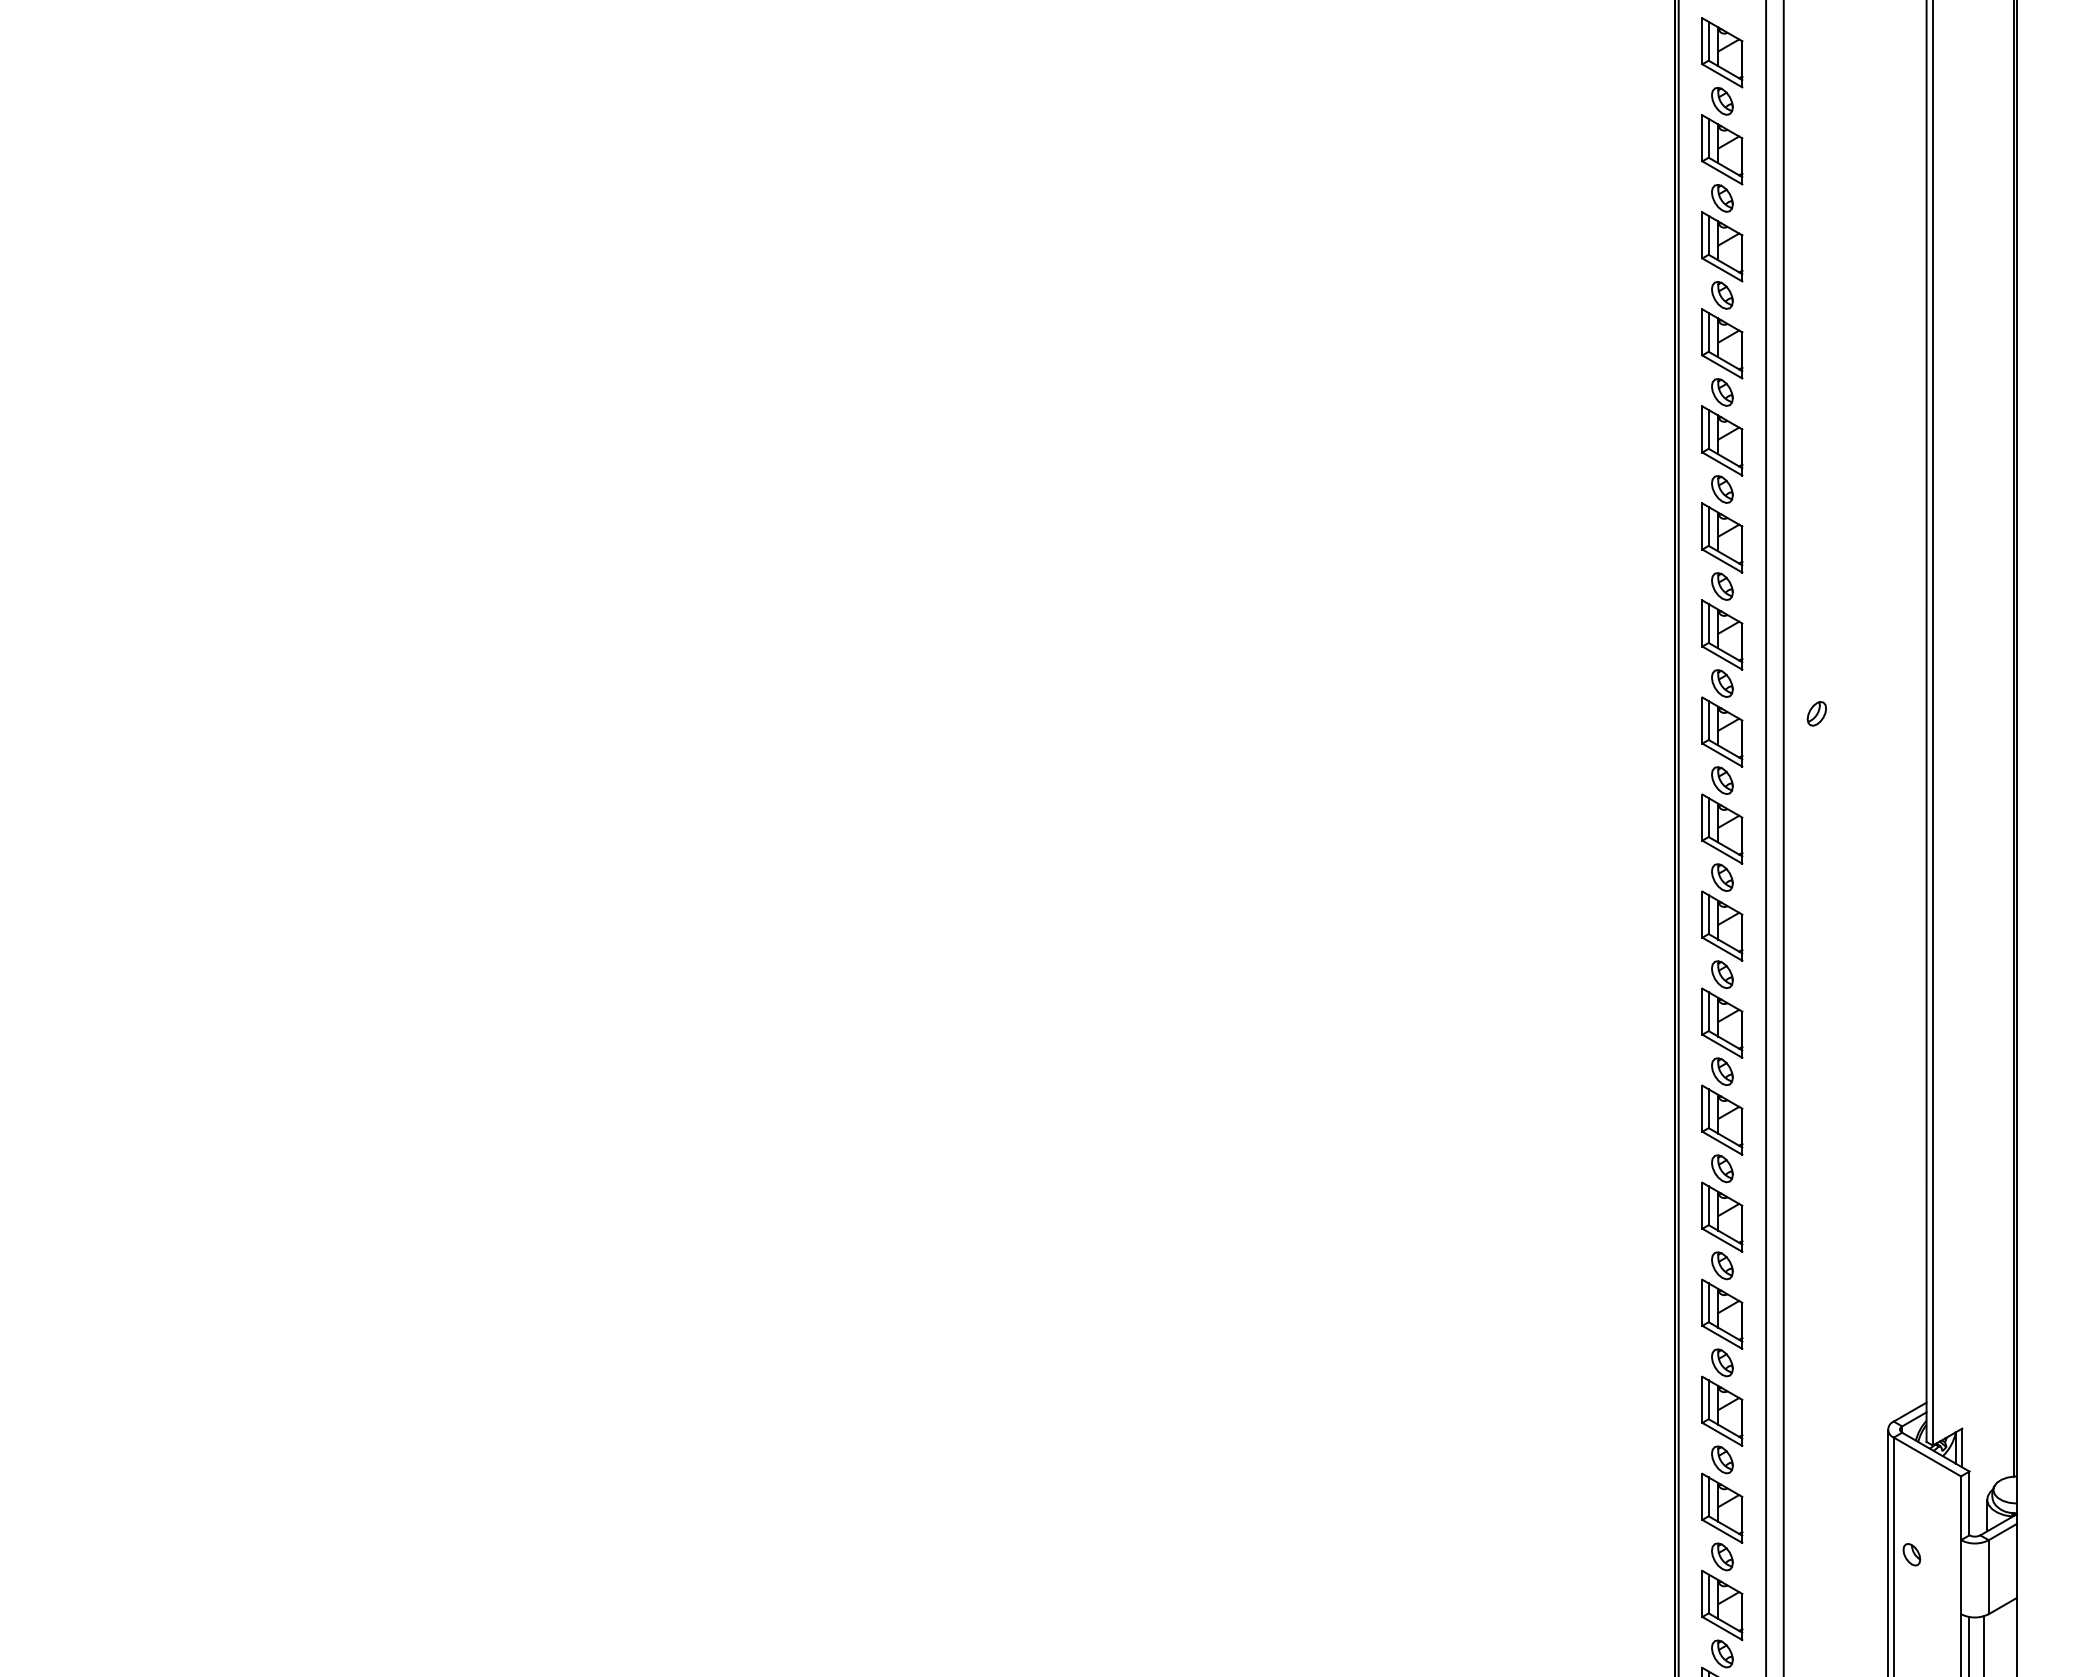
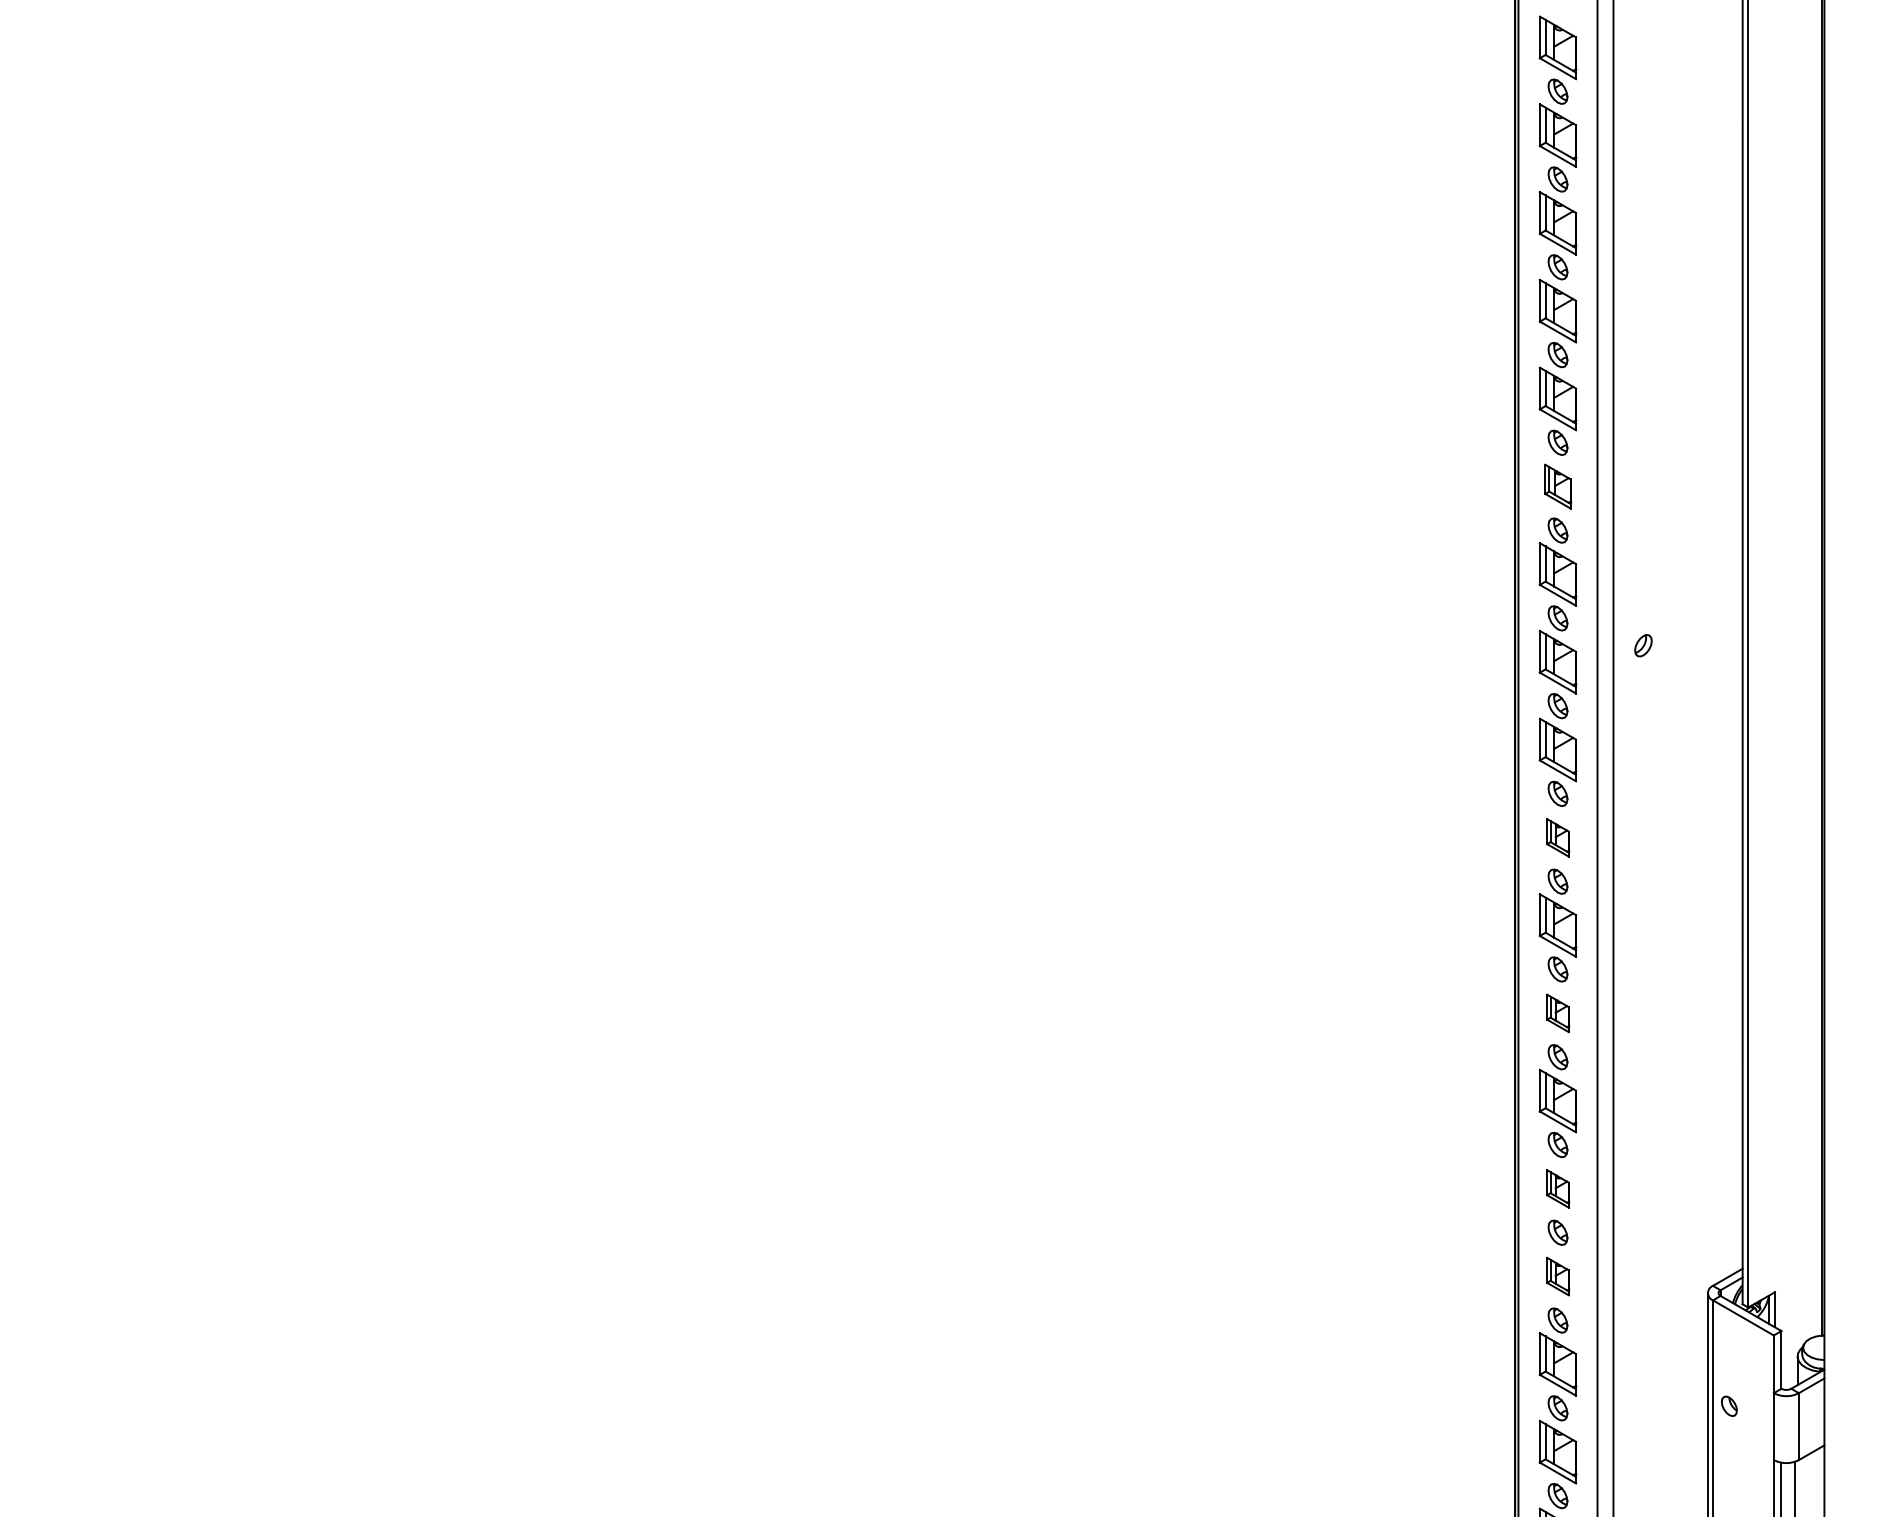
part: (1721, 537) -> (1557, 486), size x0.7
part: (1721, 925) -> (1557, 837), size x0.6
part: (1721, 1120) -> (1557, 1013), size x0.6
part: (1721, 1313) -> (1557, 1188), size x0.6
part: (1721, 1411) -> (1557, 1276), size x0.6

